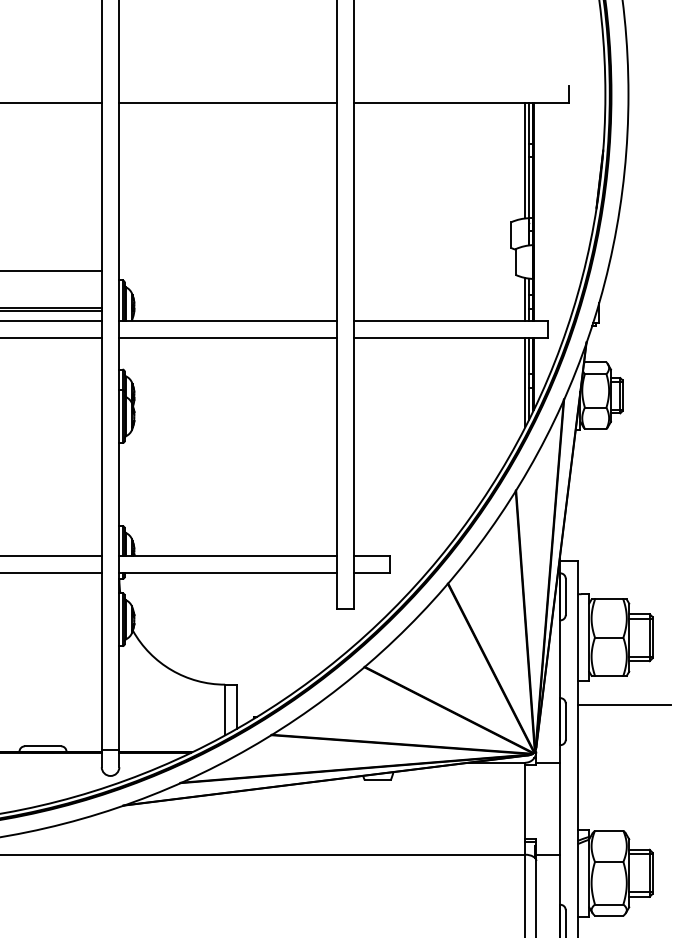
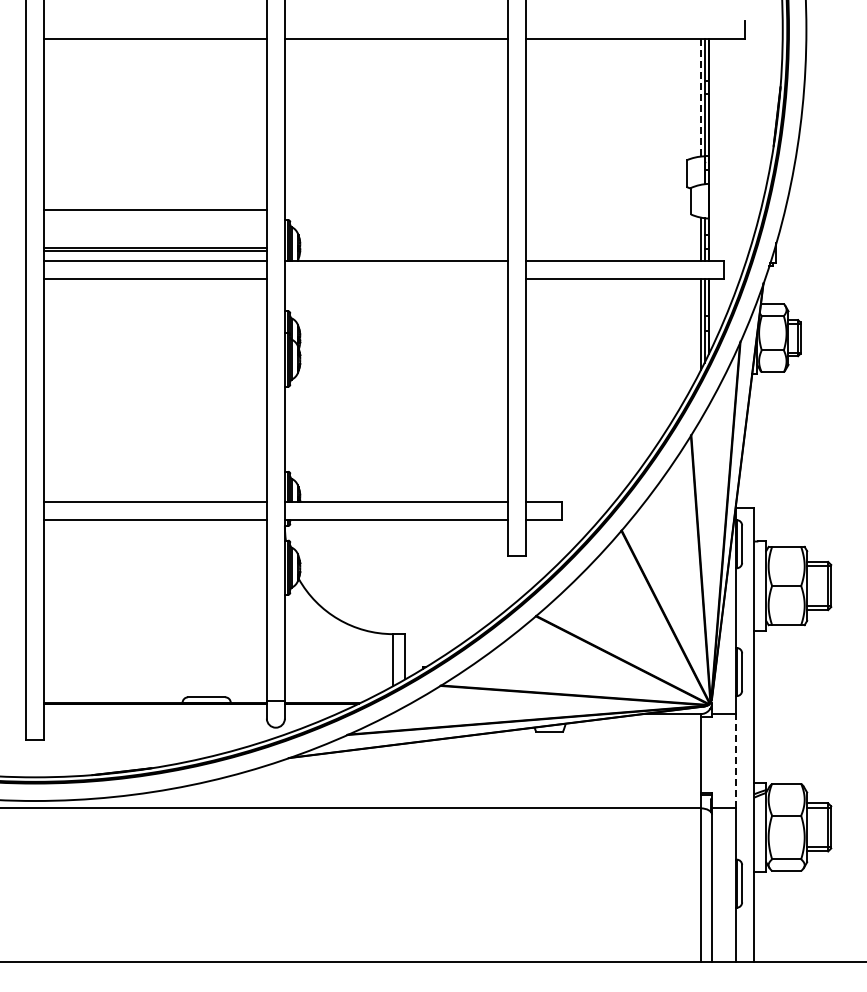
line: (525, 160) -> (700, 97), solid -> dashed
line: (227, 338) -> (395, 279), removed
line: (624, 705) -> (802, 655), removed
line: (560, 808) -> (736, 760), solid -> dashed

